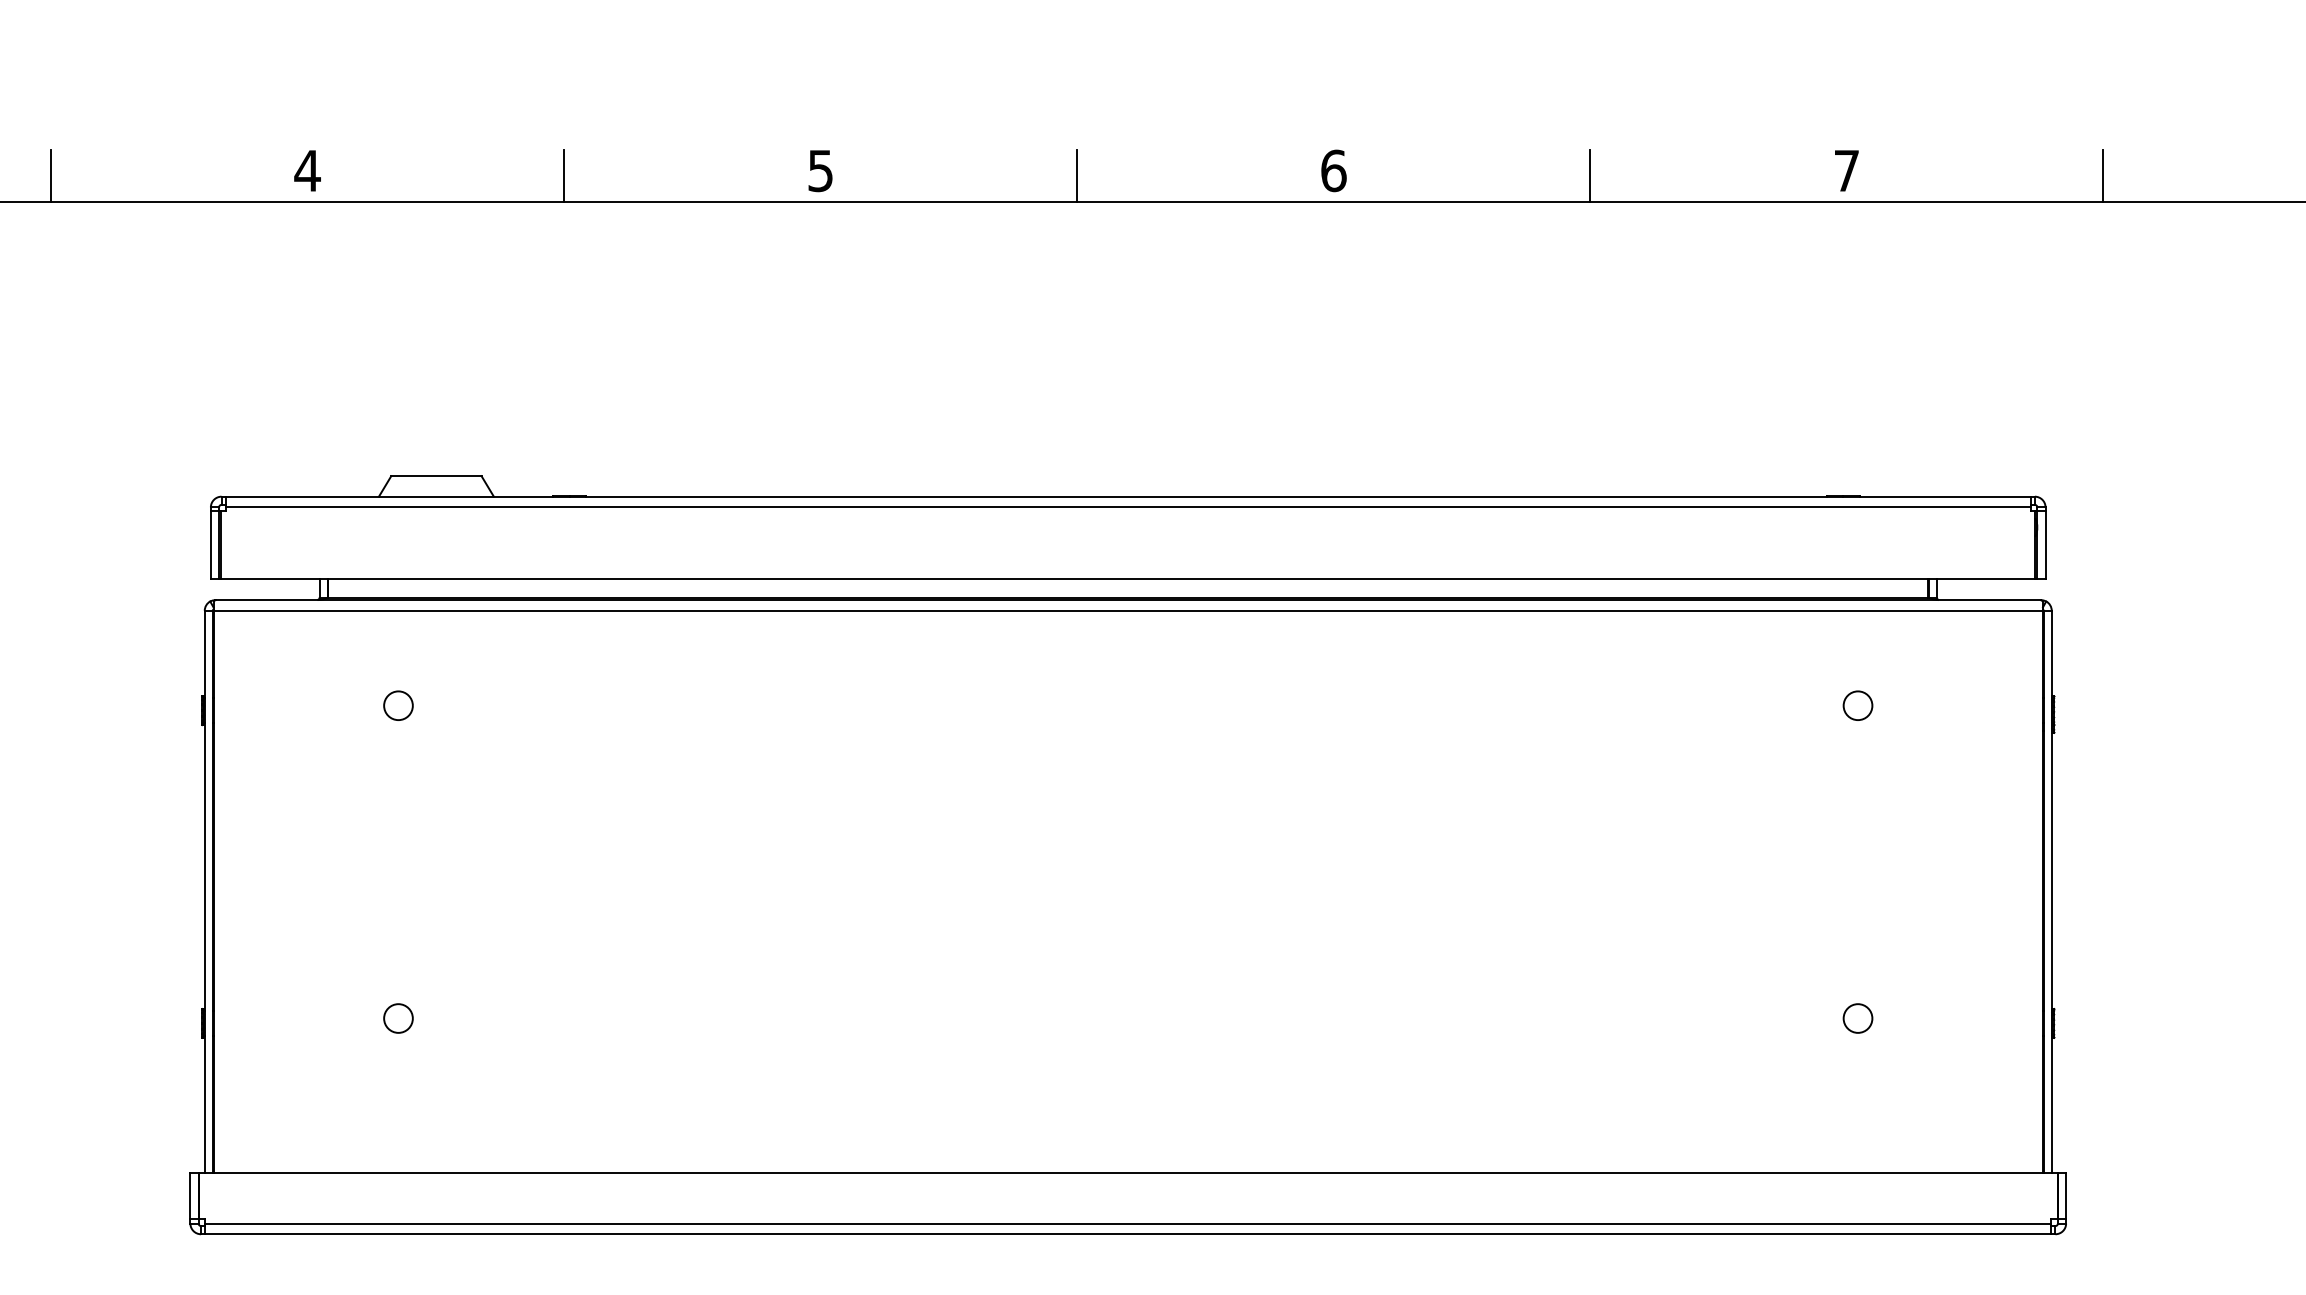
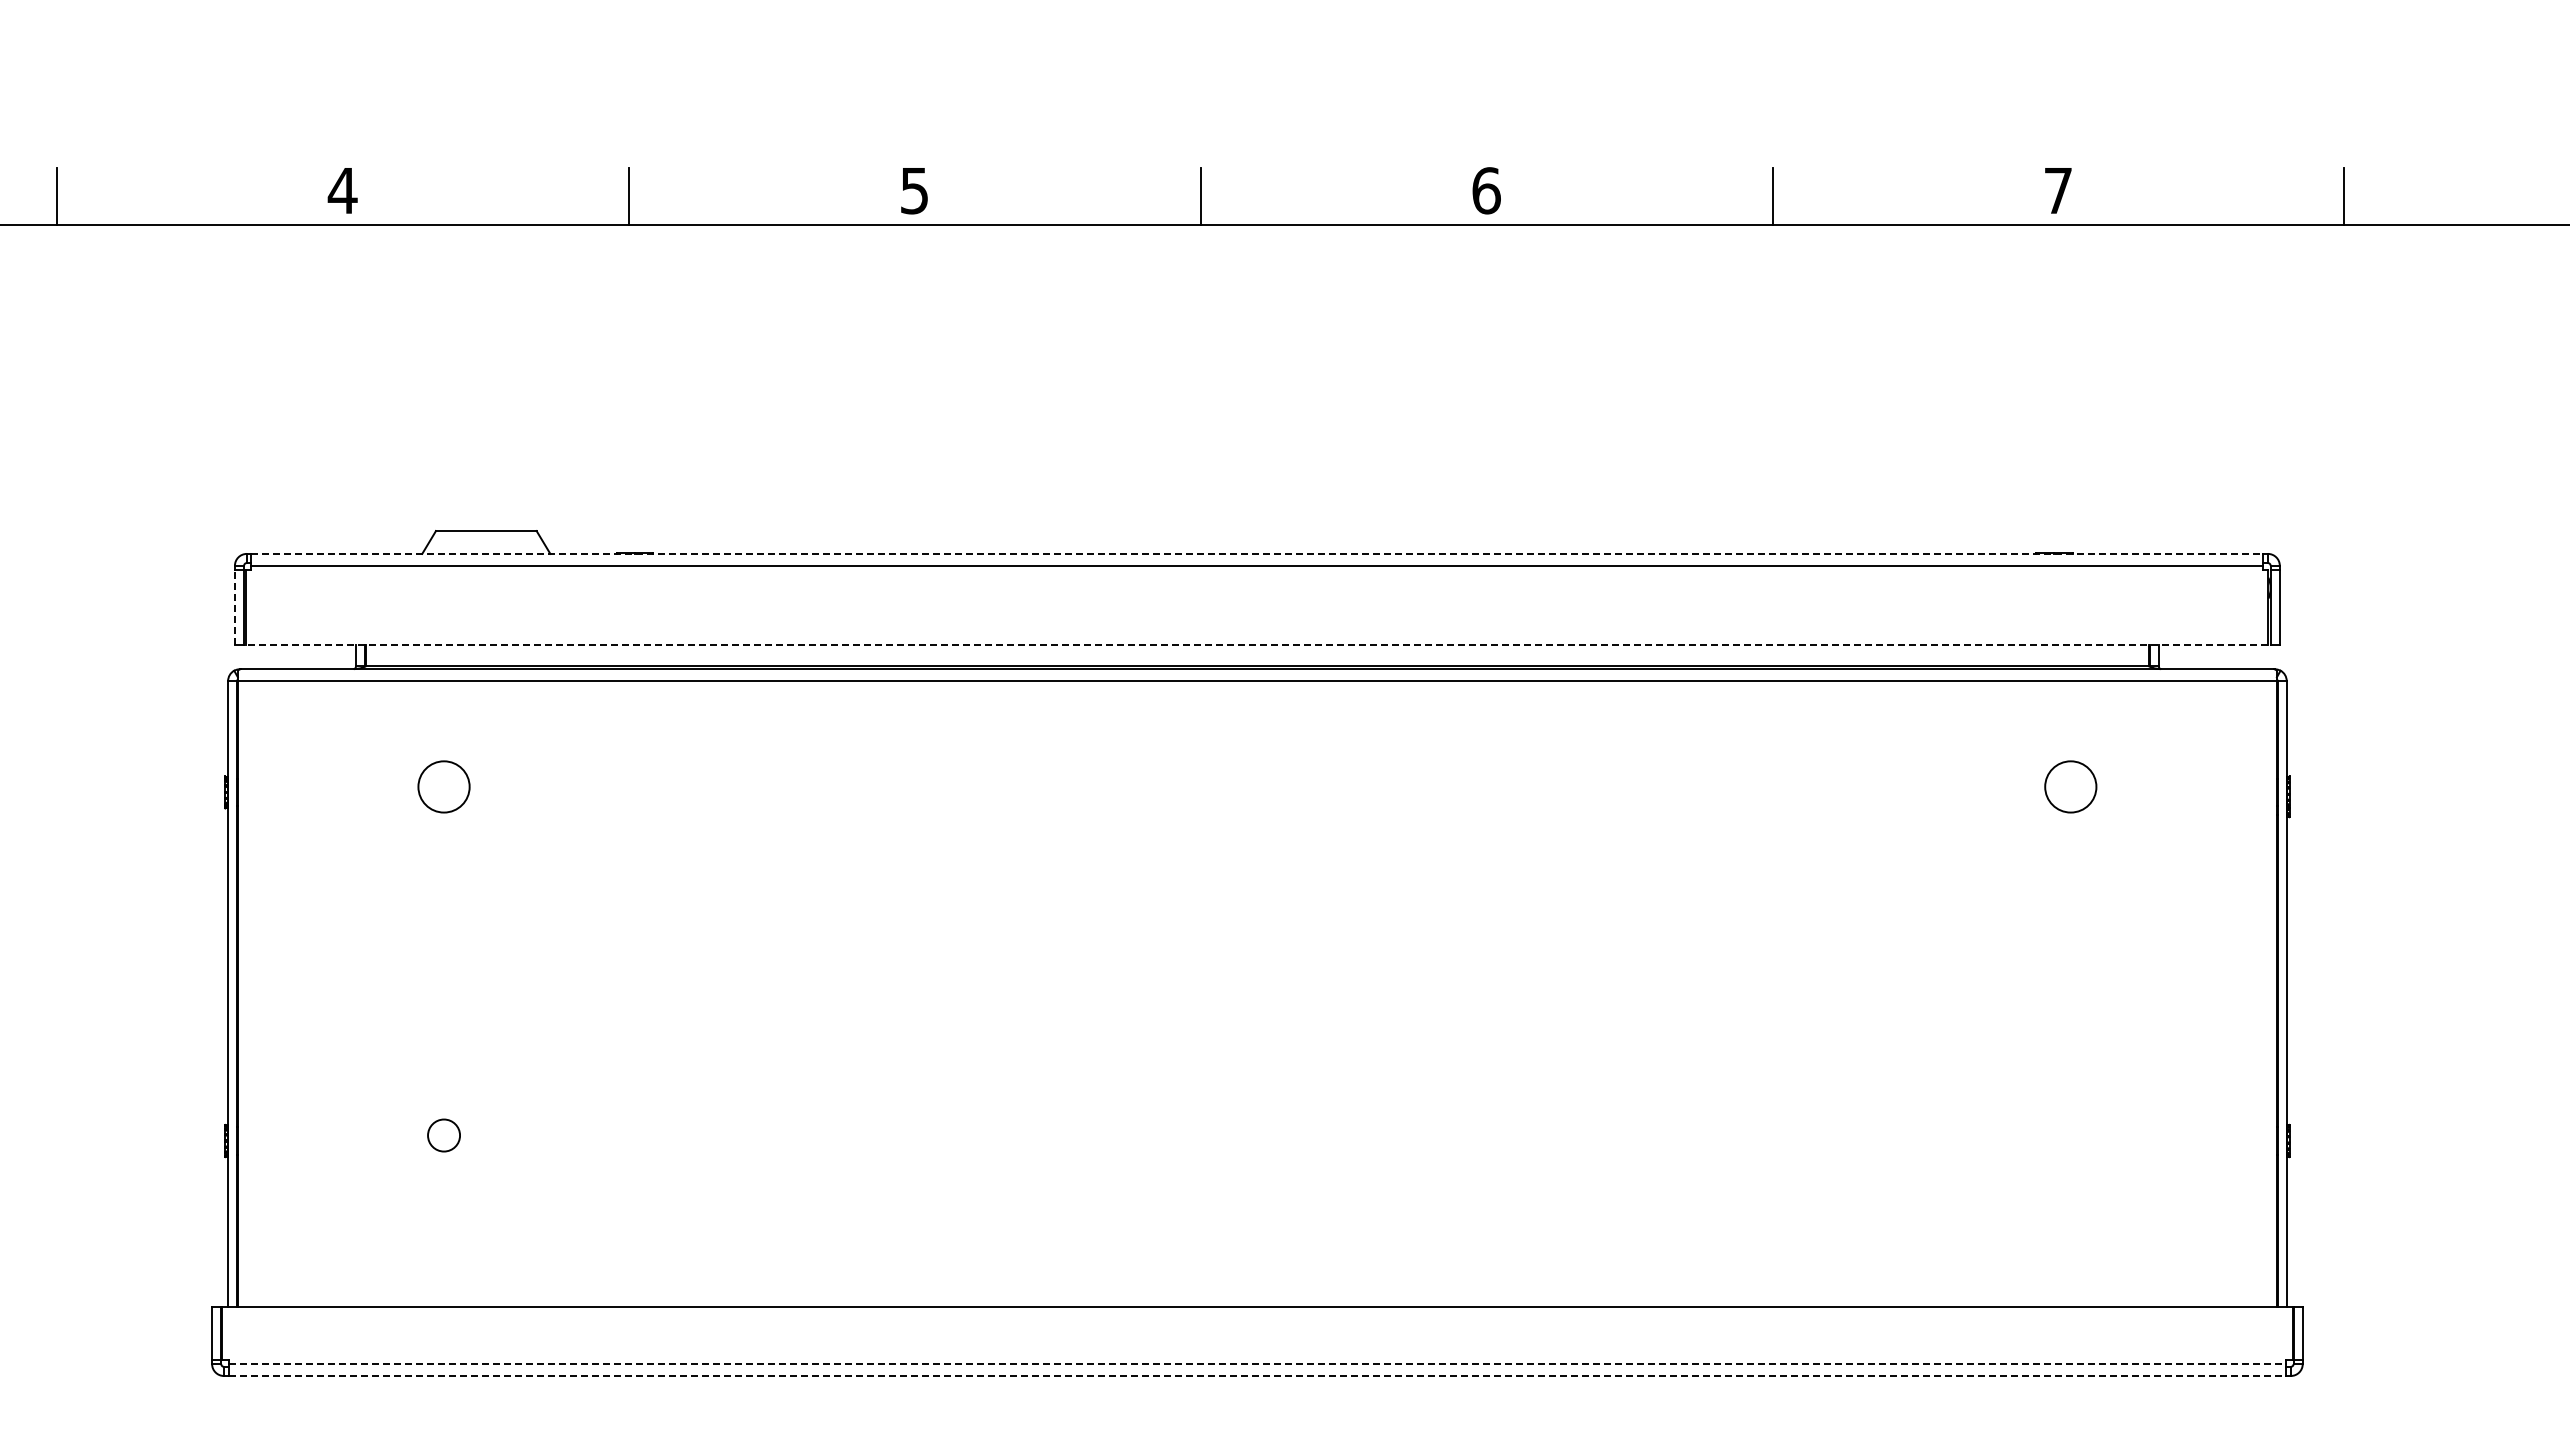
line: (1128, 496) -> (1257, 553), solid -> dashed
line: (210, 544) -> (234, 607), solid -> dashed
line: (1127, 578) -> (1256, 645), solid -> dashed
circle: (398, 705) -> (444, 786), size x1.6
circle: (1857, 705) -> (2070, 786), size x1.6
circle: (1857, 1018) -> (2070, 1135), removed
line: (1128, 1223) -> (1257, 1364), solid -> dashed
line: (1128, 1233) -> (1257, 1375), solid -> dashed

